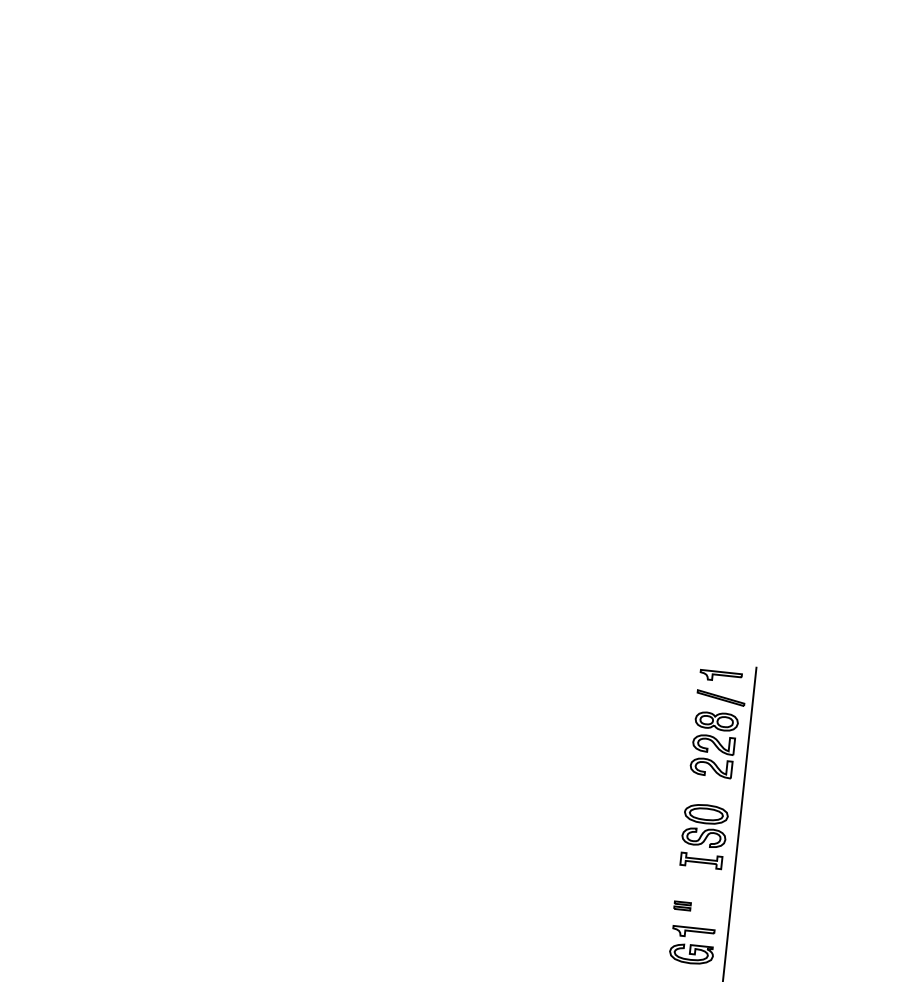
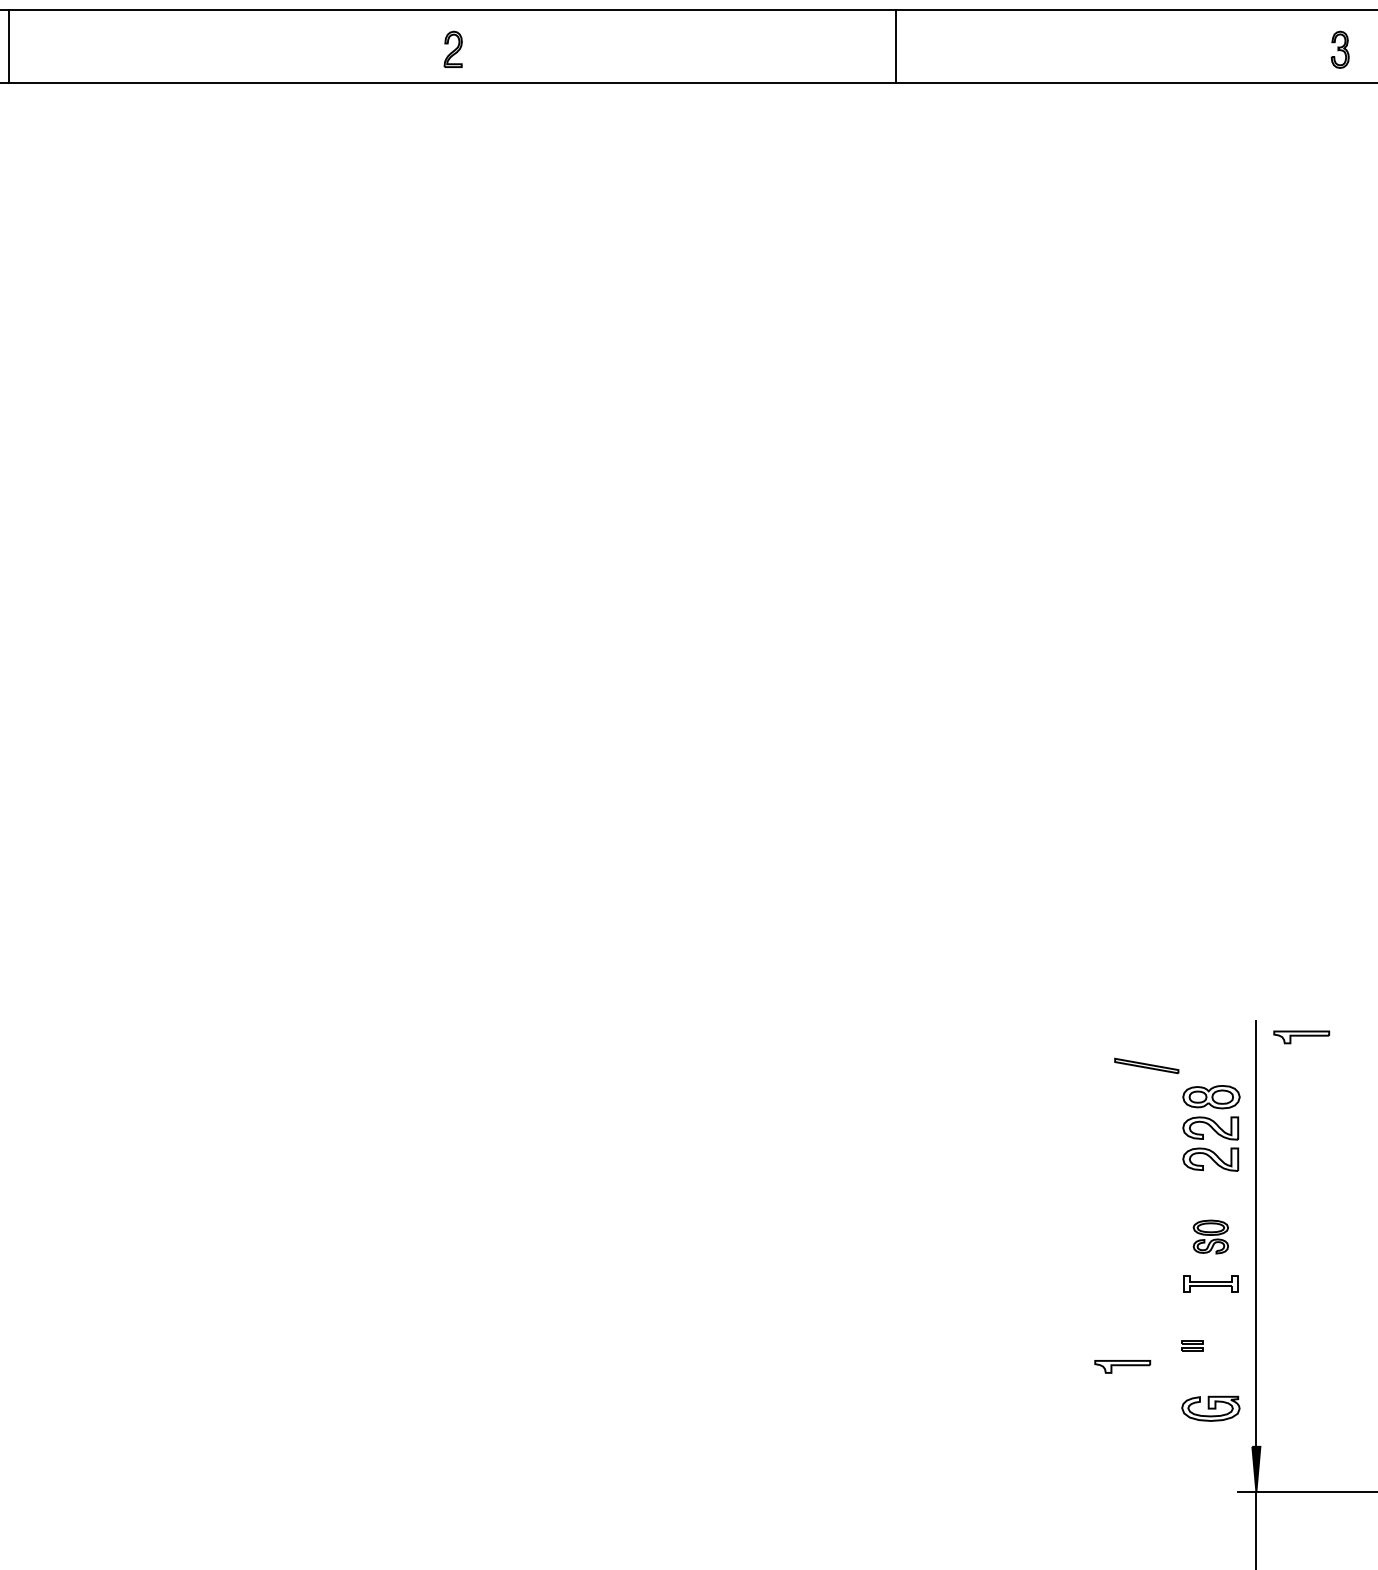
part: (720, 676) -> (1301, 1037), moved
part: (720, 697) -> (1146, 1065), moved
part: (704, 825) -> (1210, 1236), size x0.6
part: (693, 932) -> (1122, 1366), moved

